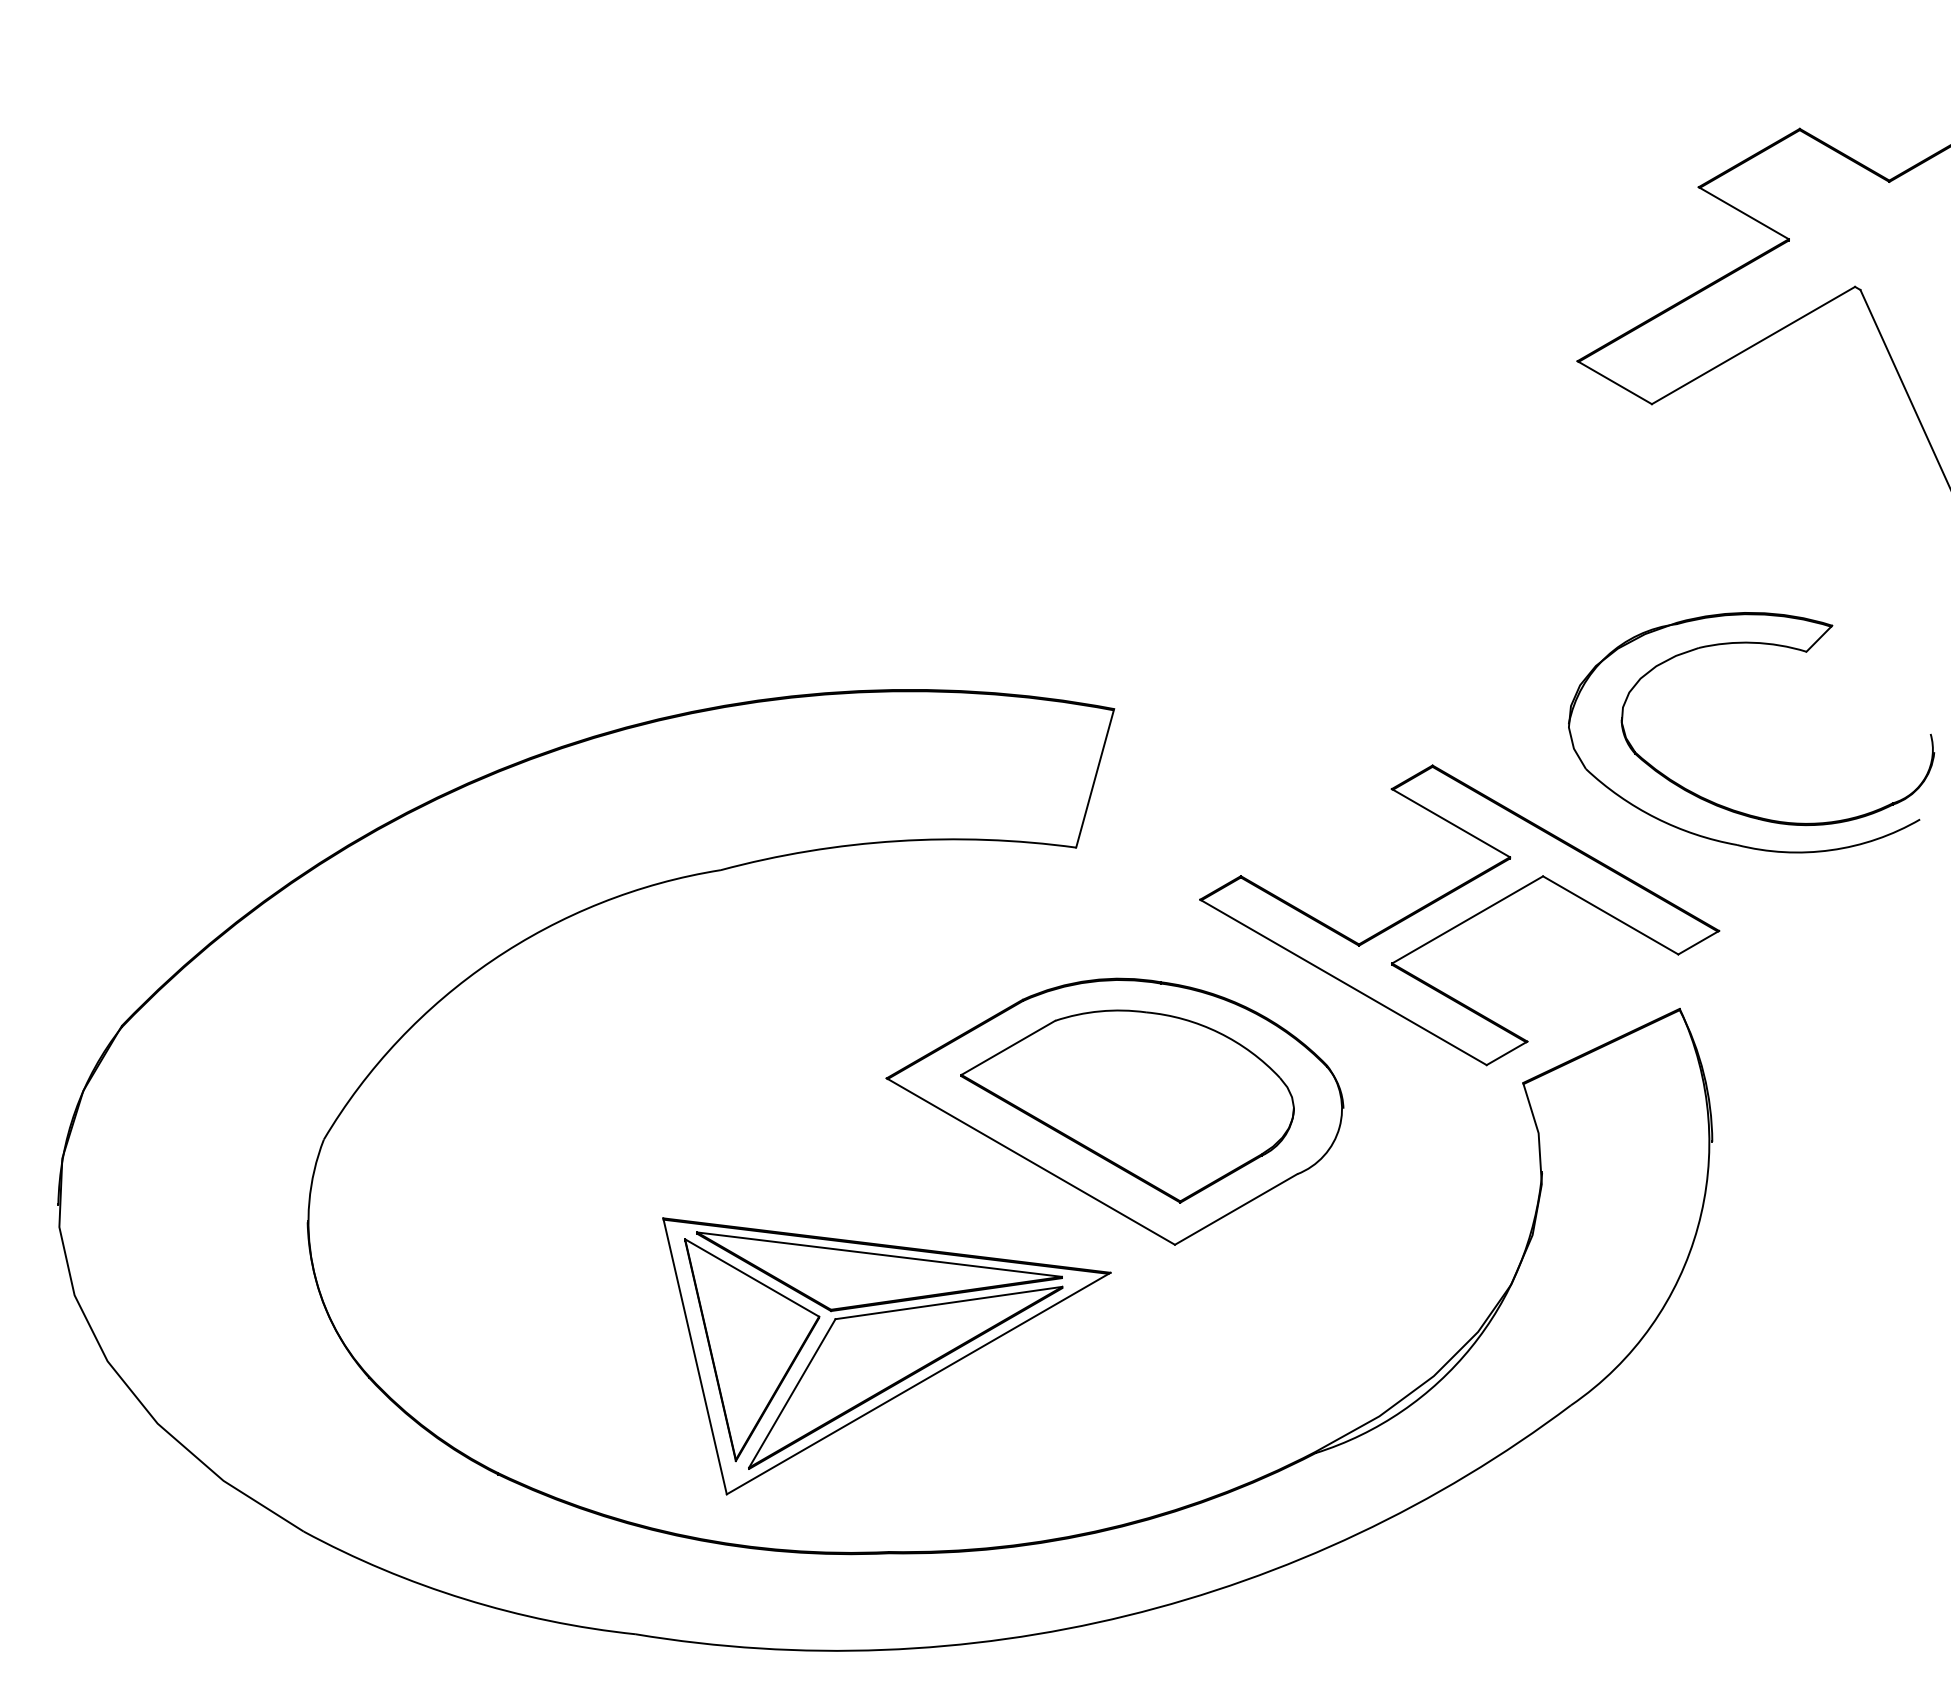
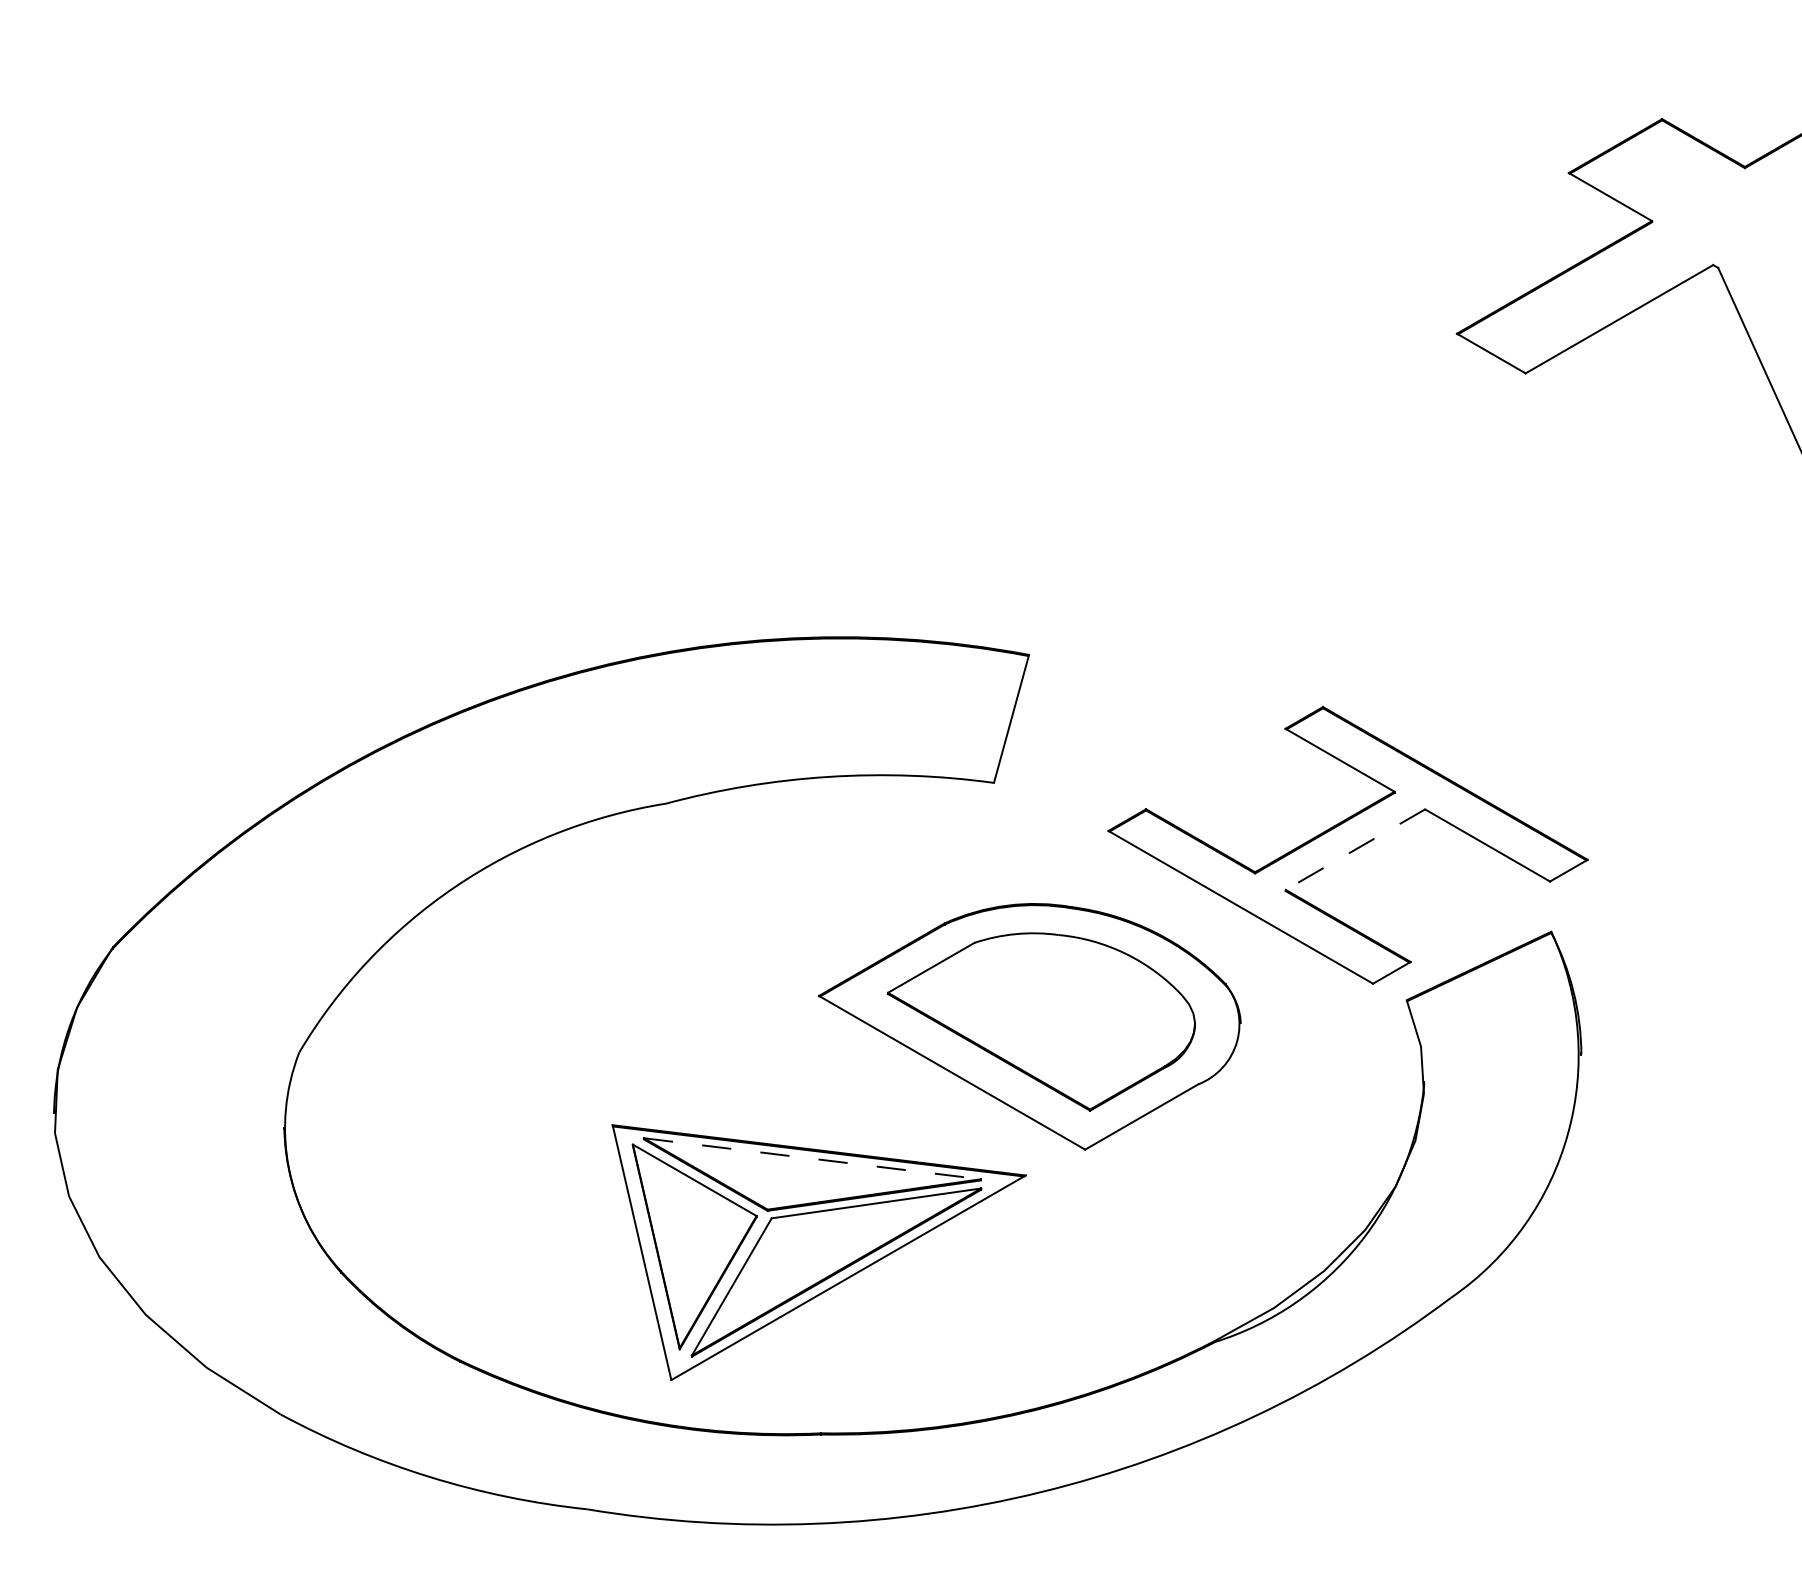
part: (1725, 806) -> (1593, 744), removed
line: (1466, 919) -> (1354, 849), solid -> dashed
line: (879, 1254) -> (812, 1158), solid -> dashed

